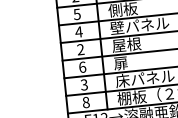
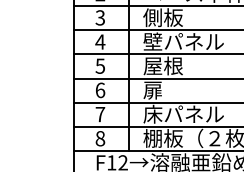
text: (77, 14) -> (100, 17), 5 -> 3
text: (80, 49) -> (100, 65), 2 -> 5
text: (84, 84) -> (100, 114), 3 -> 7

